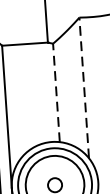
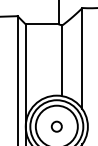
line: (84, 87) -> (82, 58), dashed -> solid
line: (56, 92) -> (62, 60), dashed -> solid

